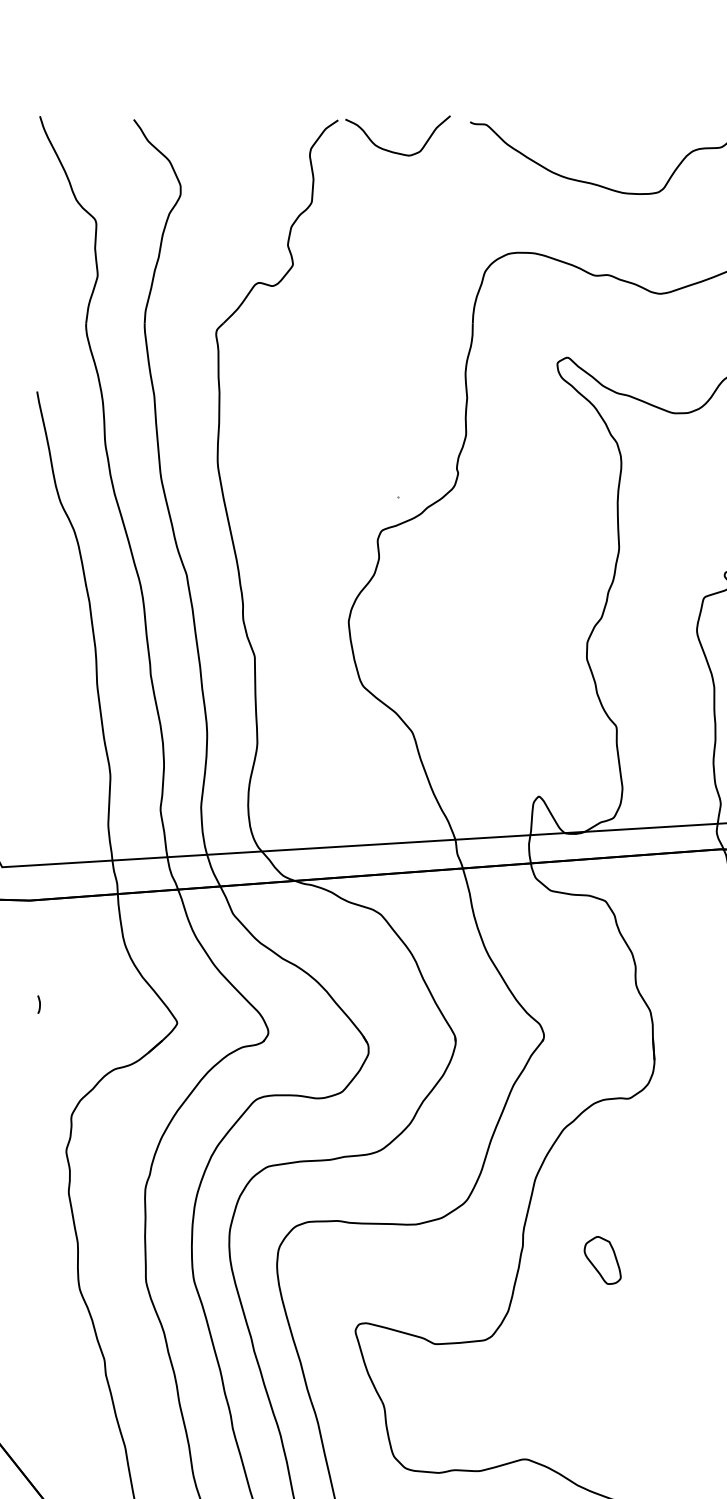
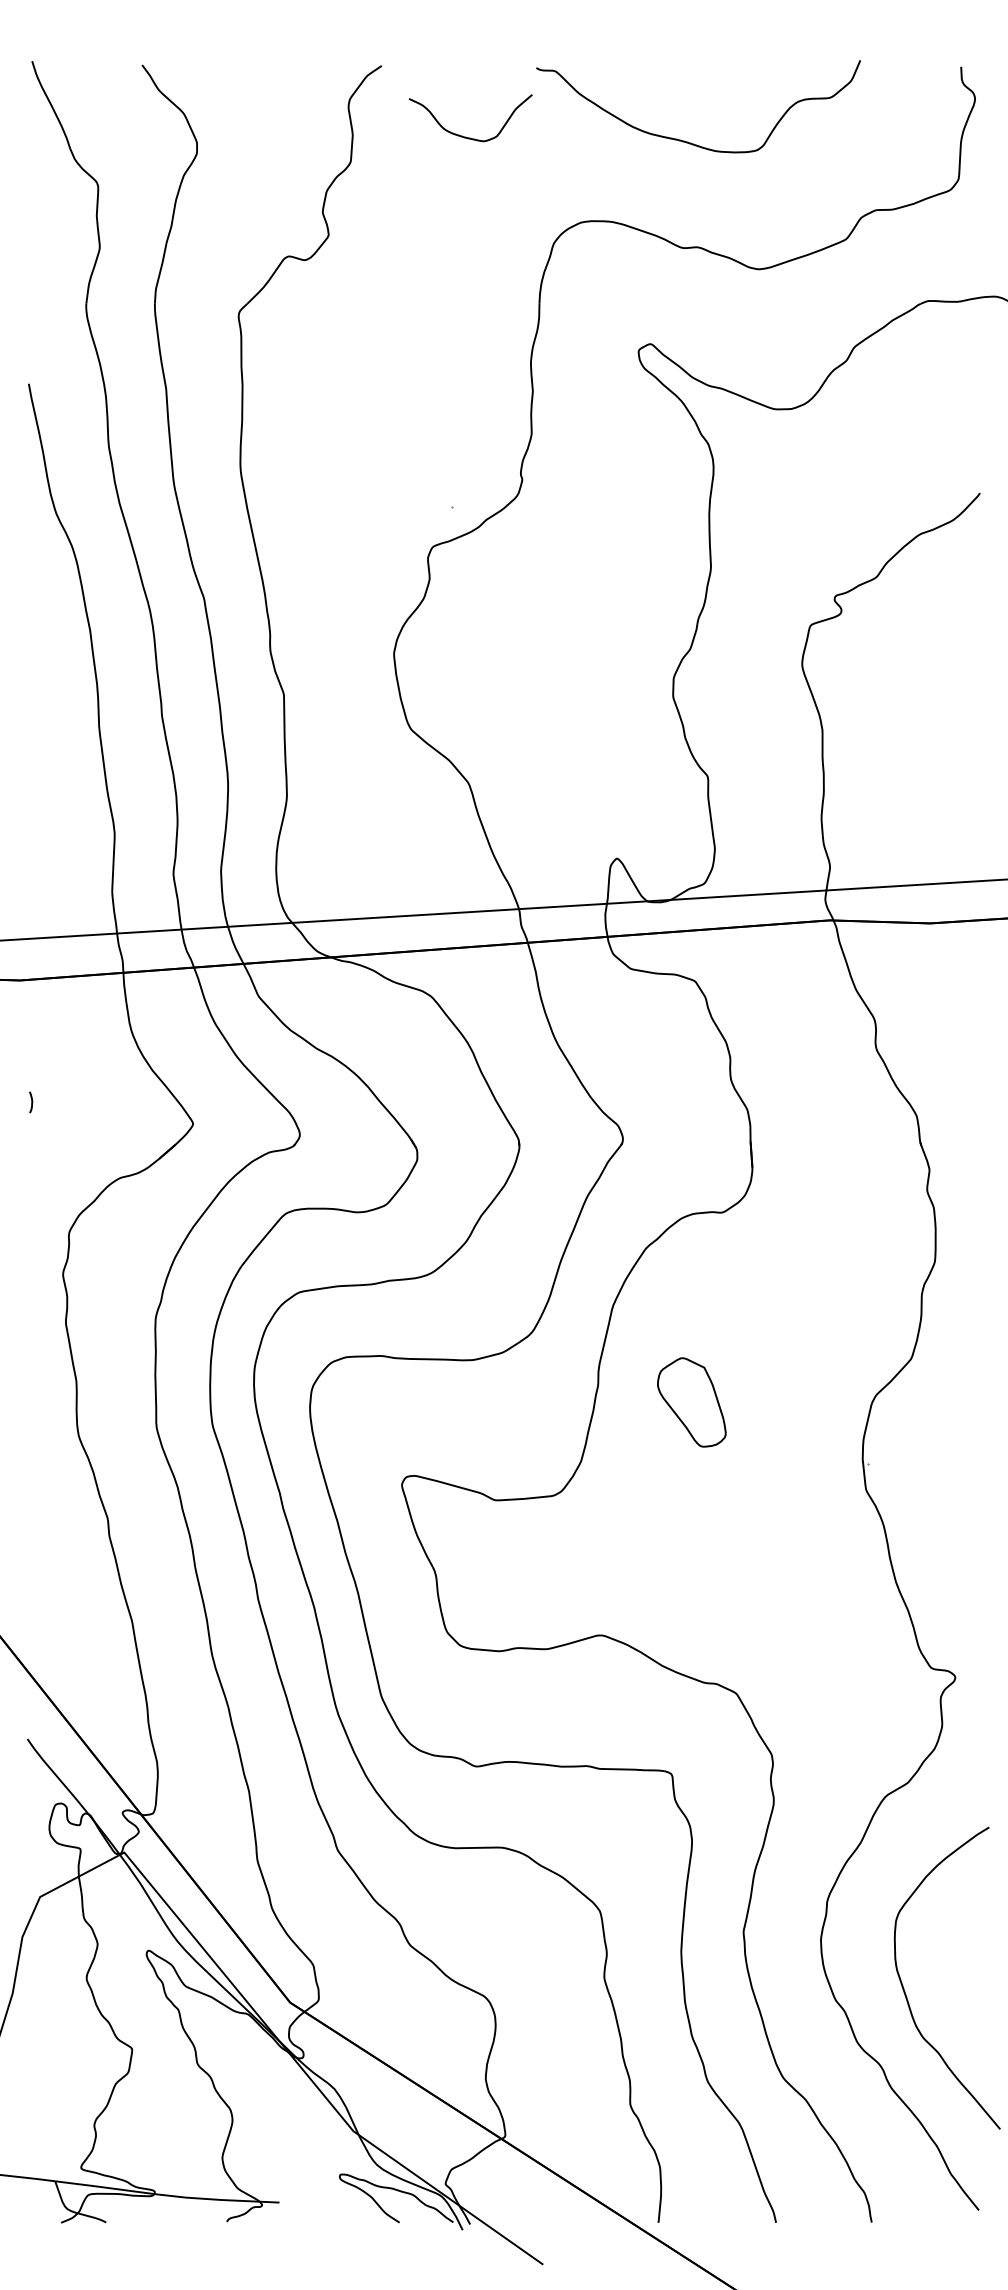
curve: (393, 151) -> (465, 136), moved
part: (602, 1259) -> (691, 1401), size x1.6

